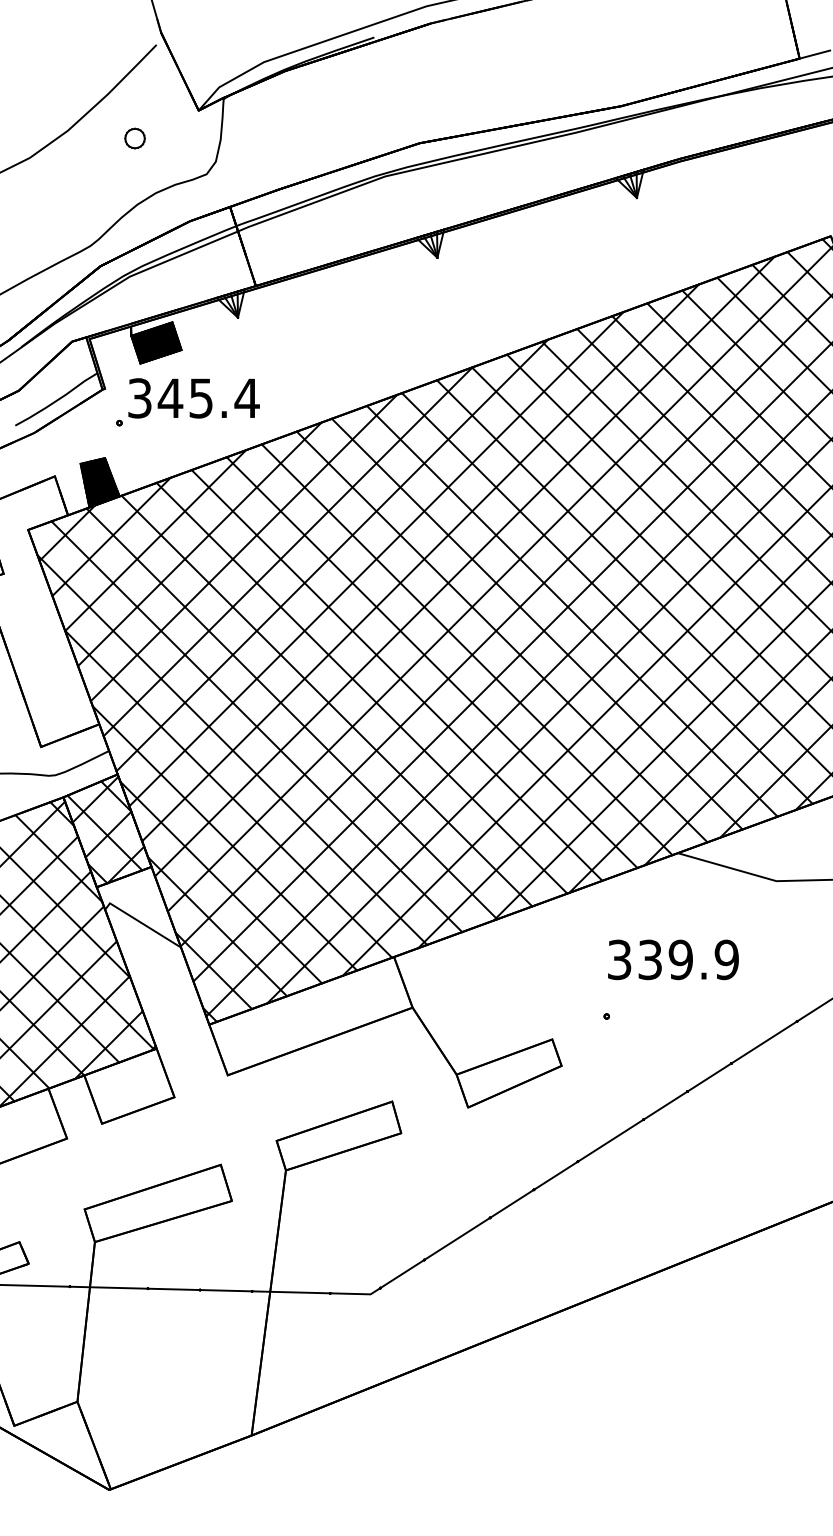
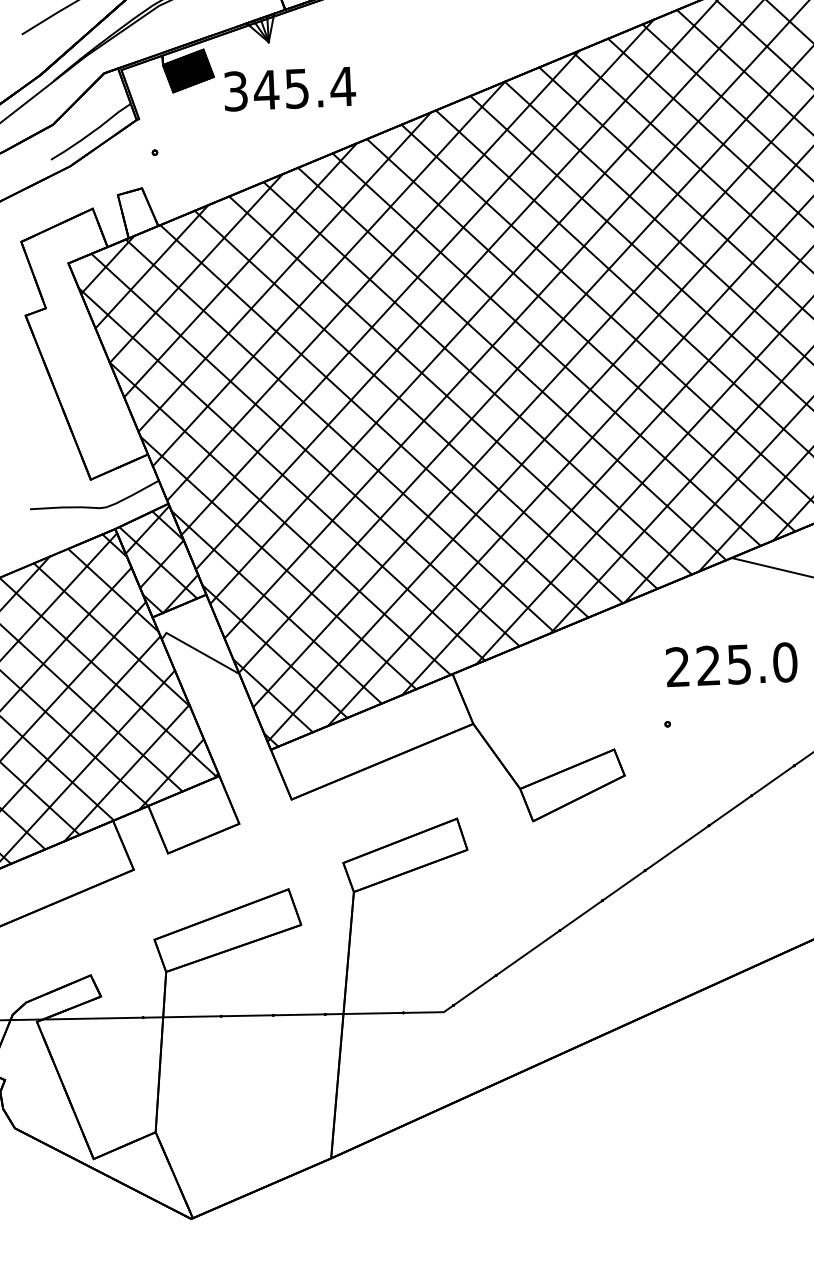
text: (193, 398) -> (289, 89), moved
fill: (99, 482) -> (137, 212), removed
text: (673, 959) -> (731, 664), 339.9 -> 225.0

